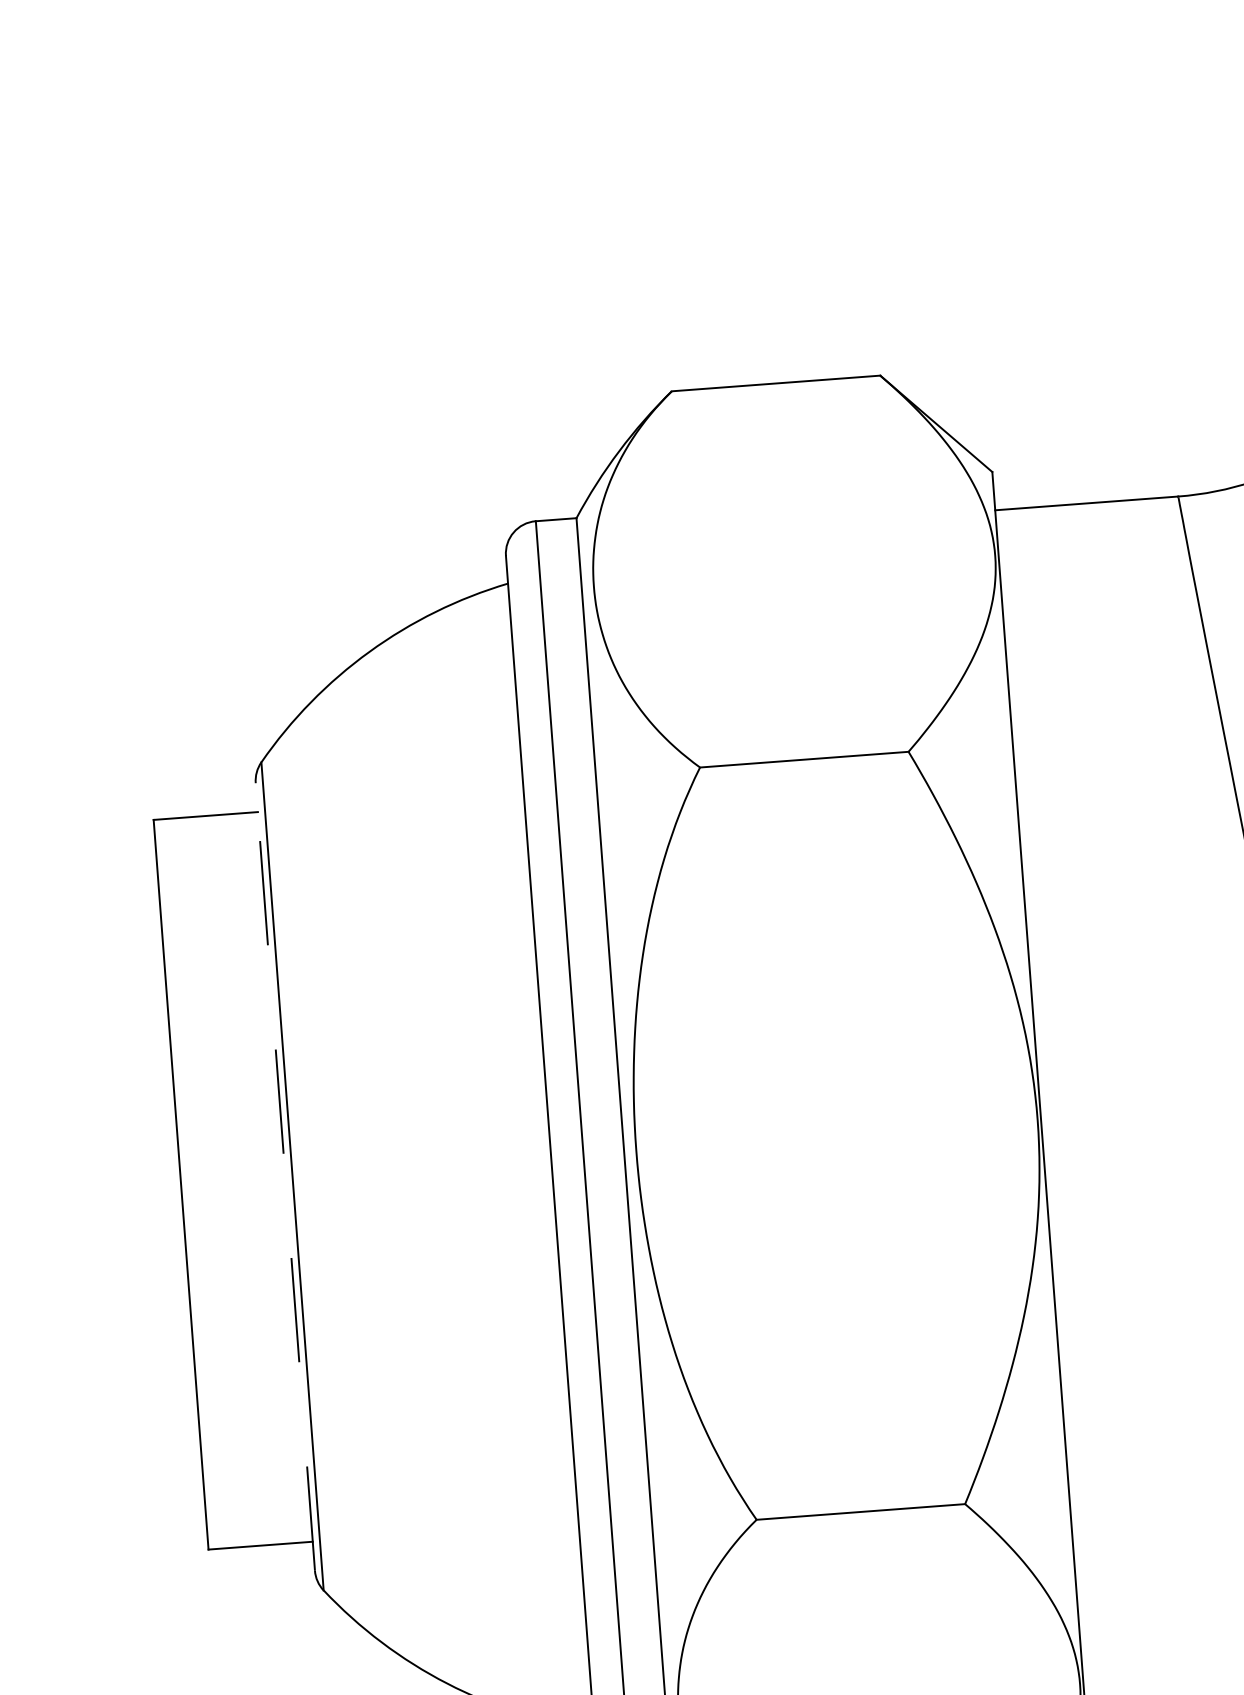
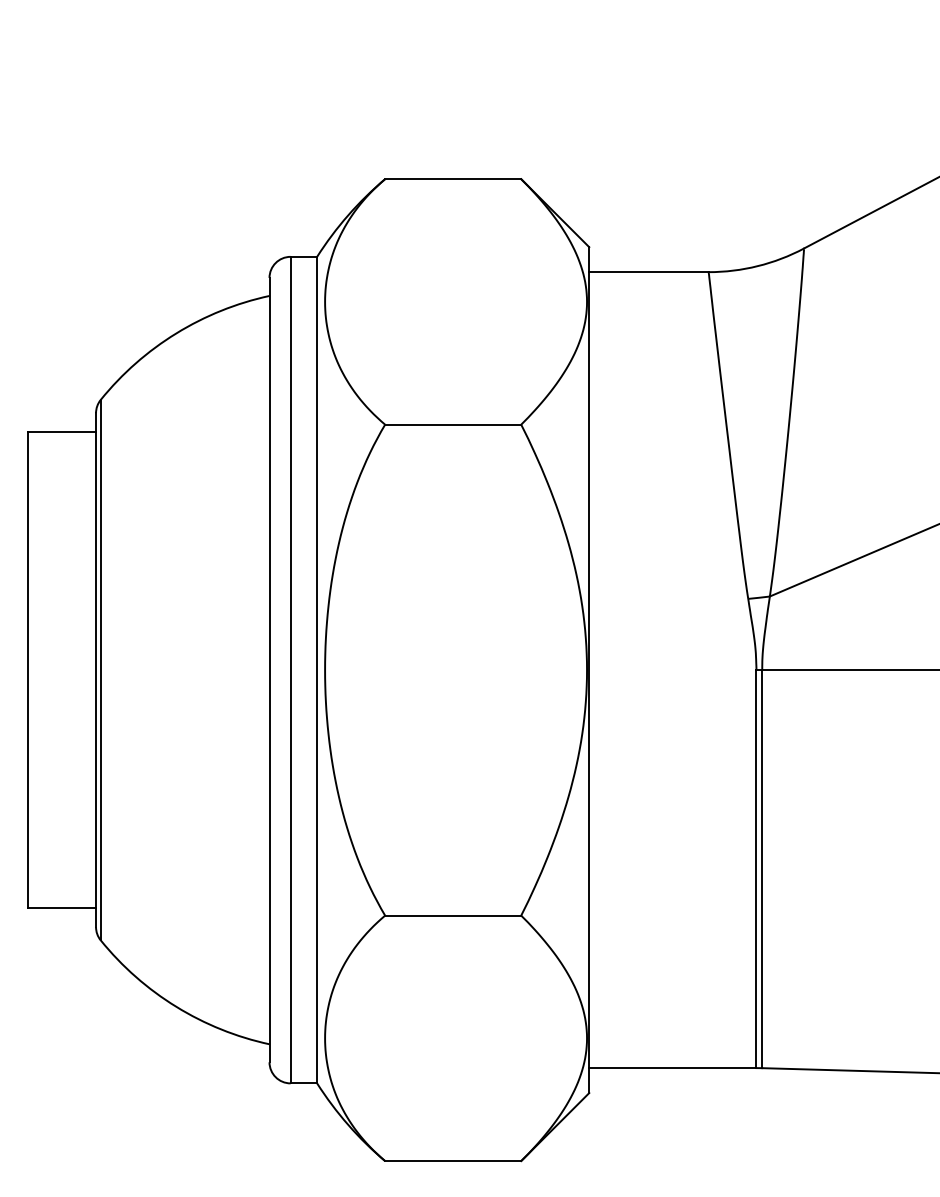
line: (286, 1177) -> (96, 670), dashed -> solid

